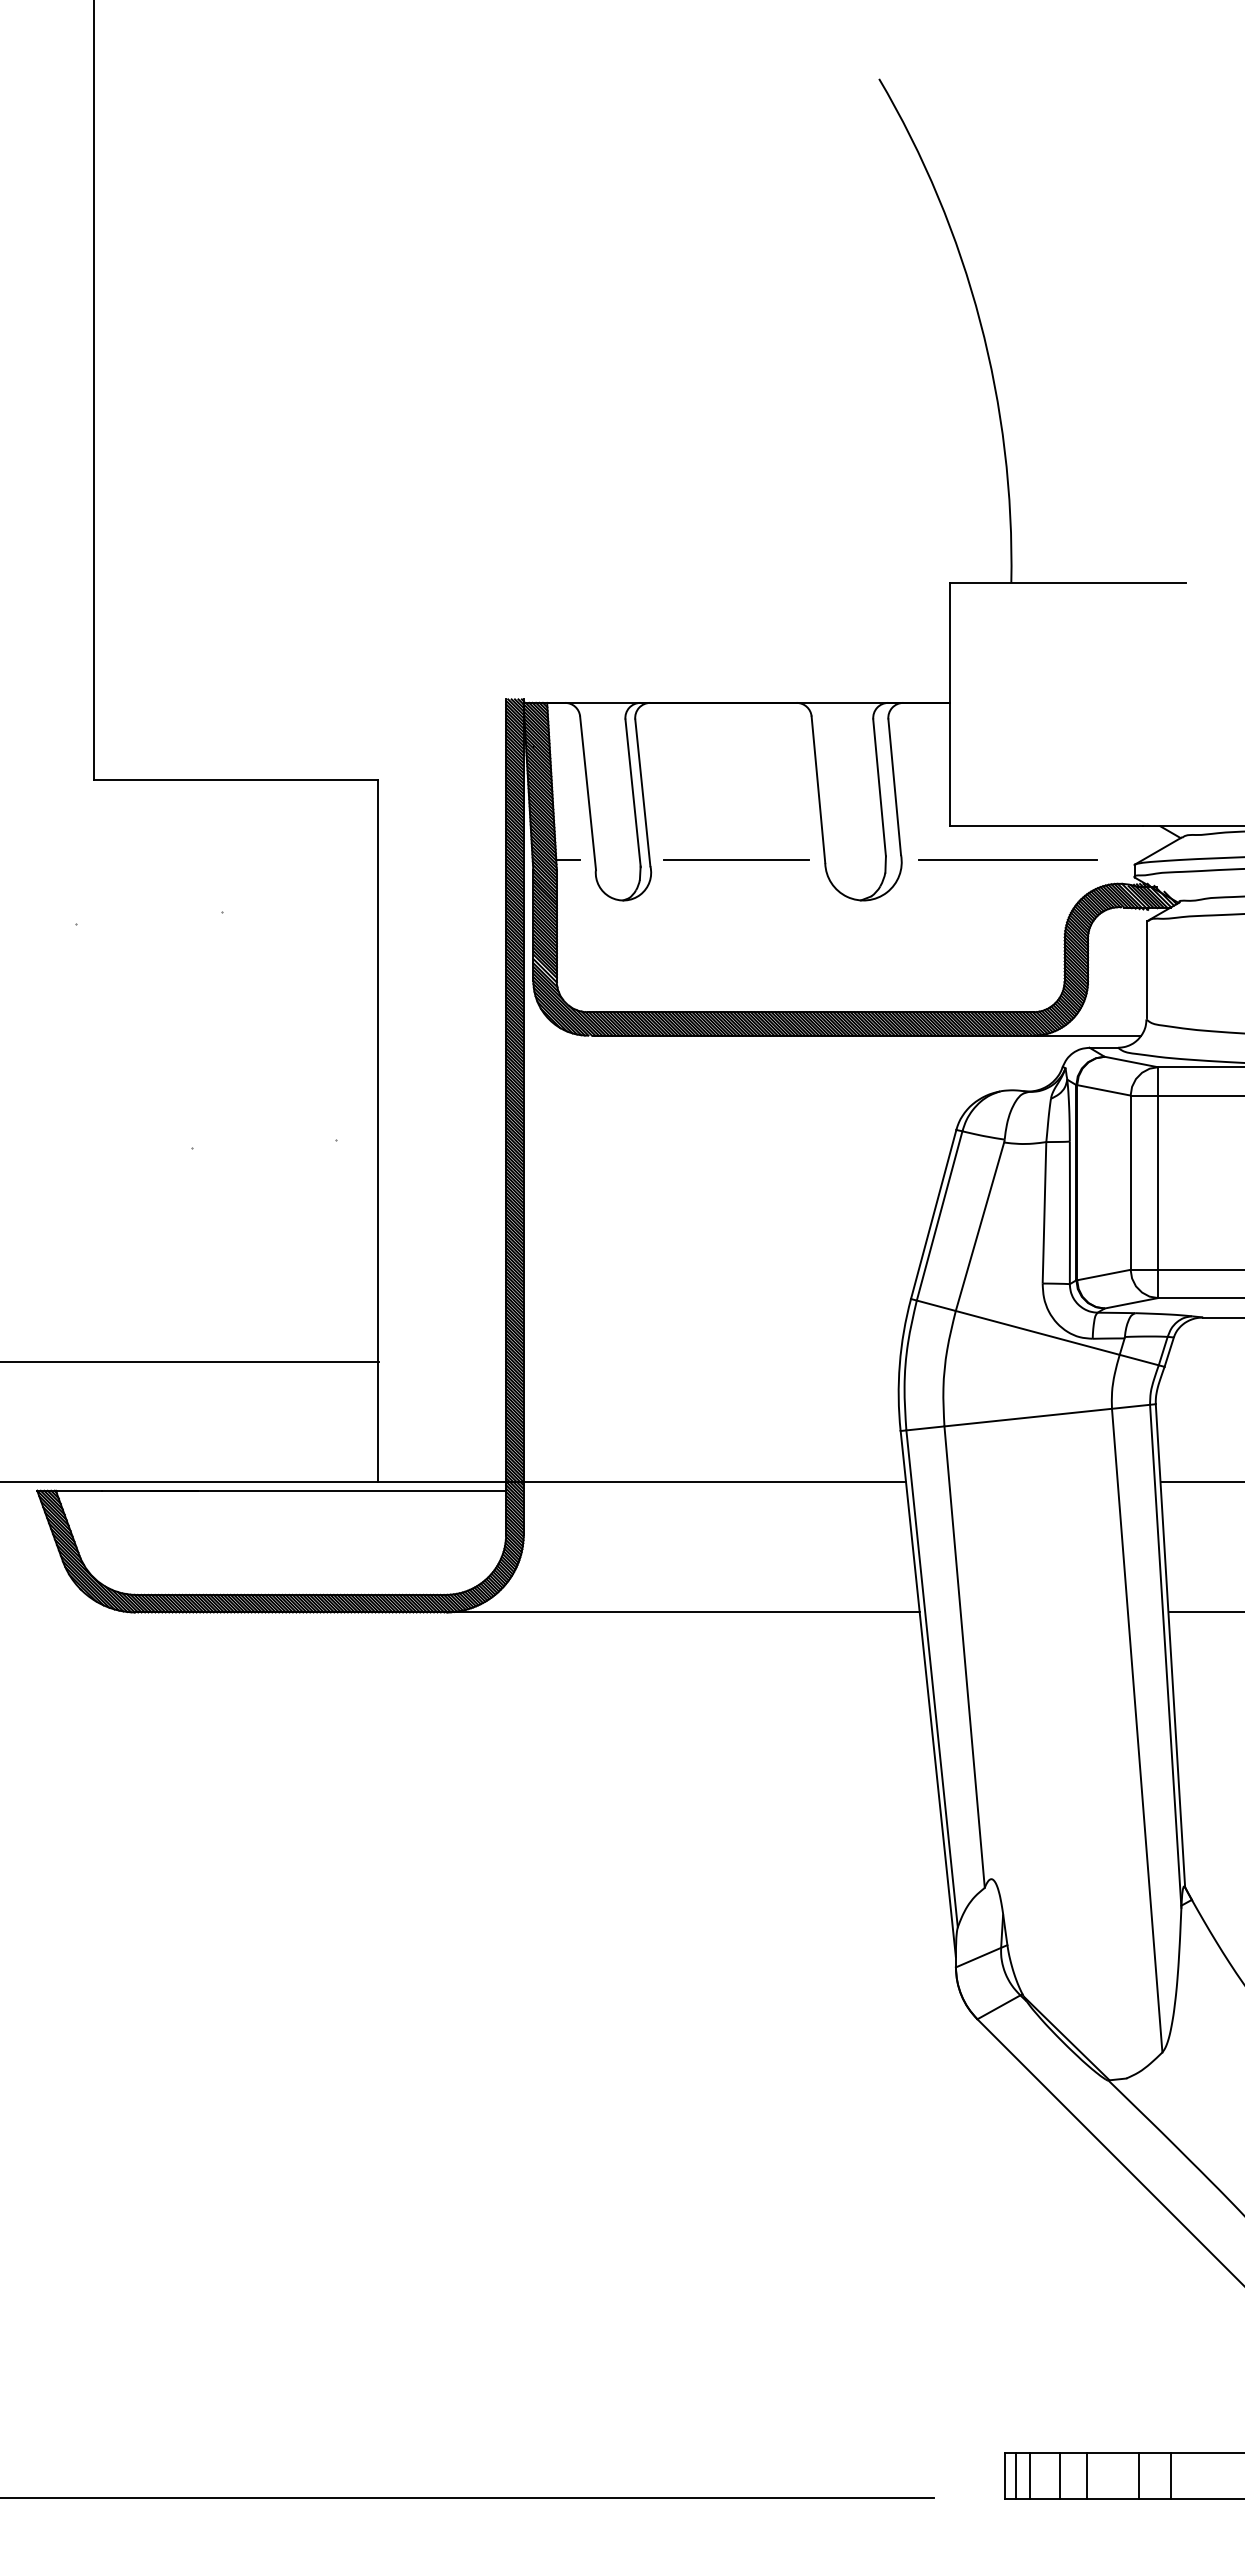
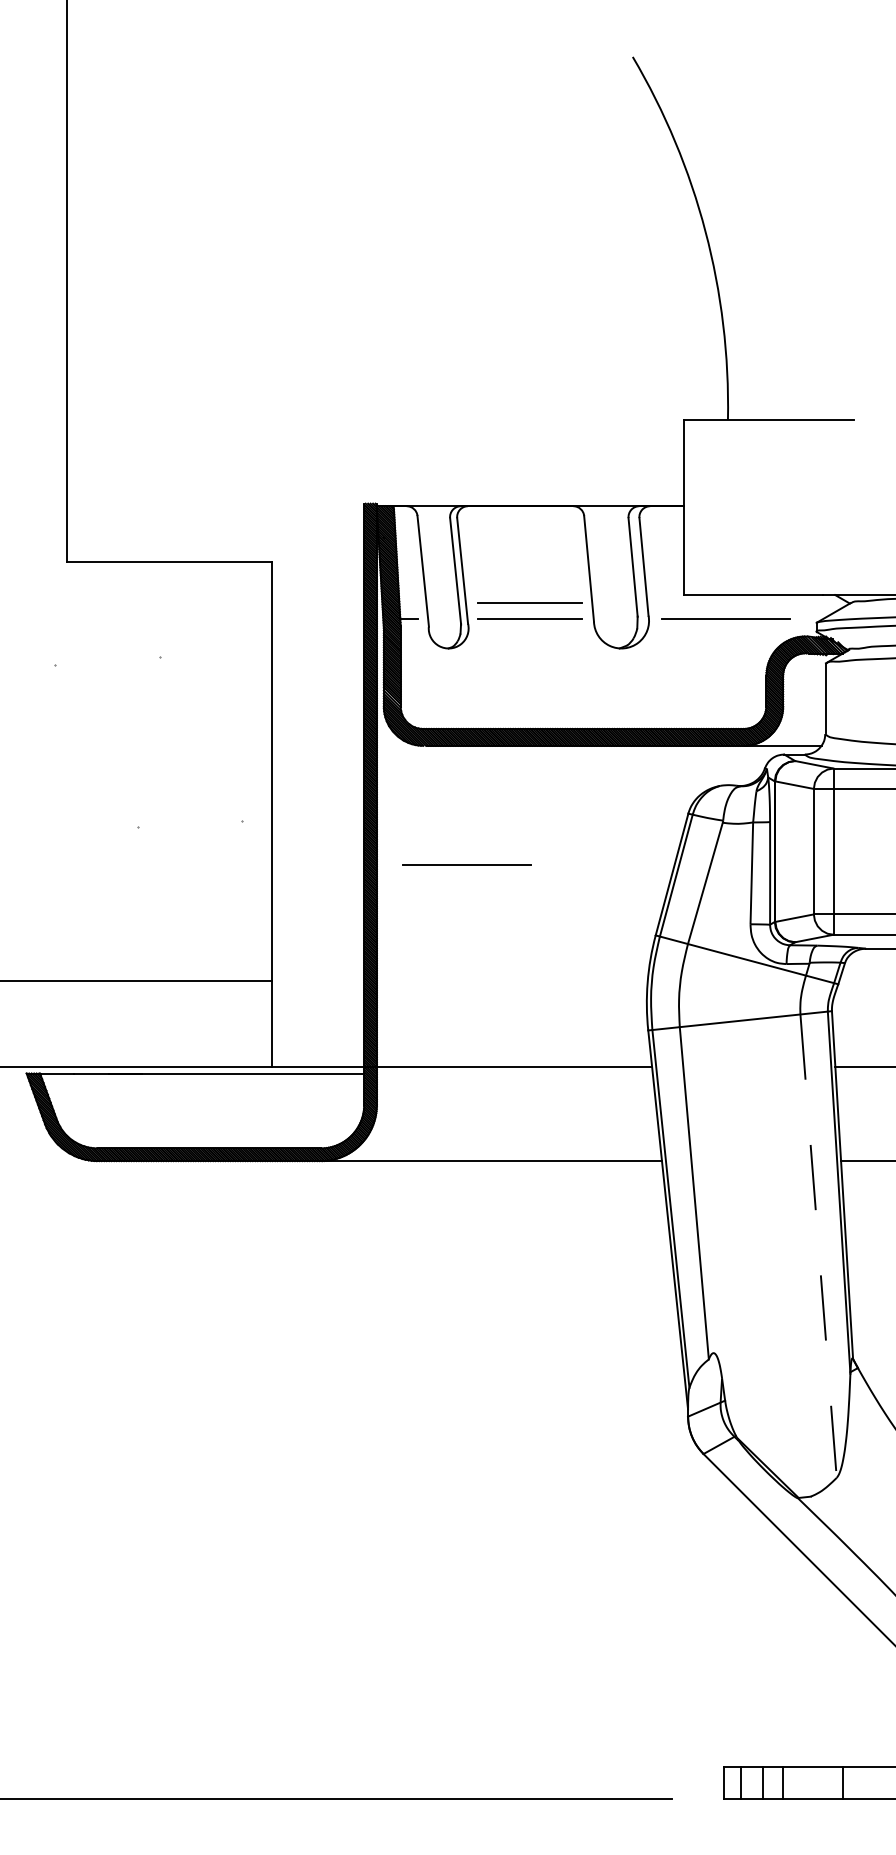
line: (736, 836) -> (530, 602), added
line: (648, 1201) -> (466, 865), added
line: (1137, 1730) -> (818, 1246), solid -> dashed
line: (1015, 2475) -> (730, 1782), removed
line: (1138, 2475) -> (819, 1782), removed

